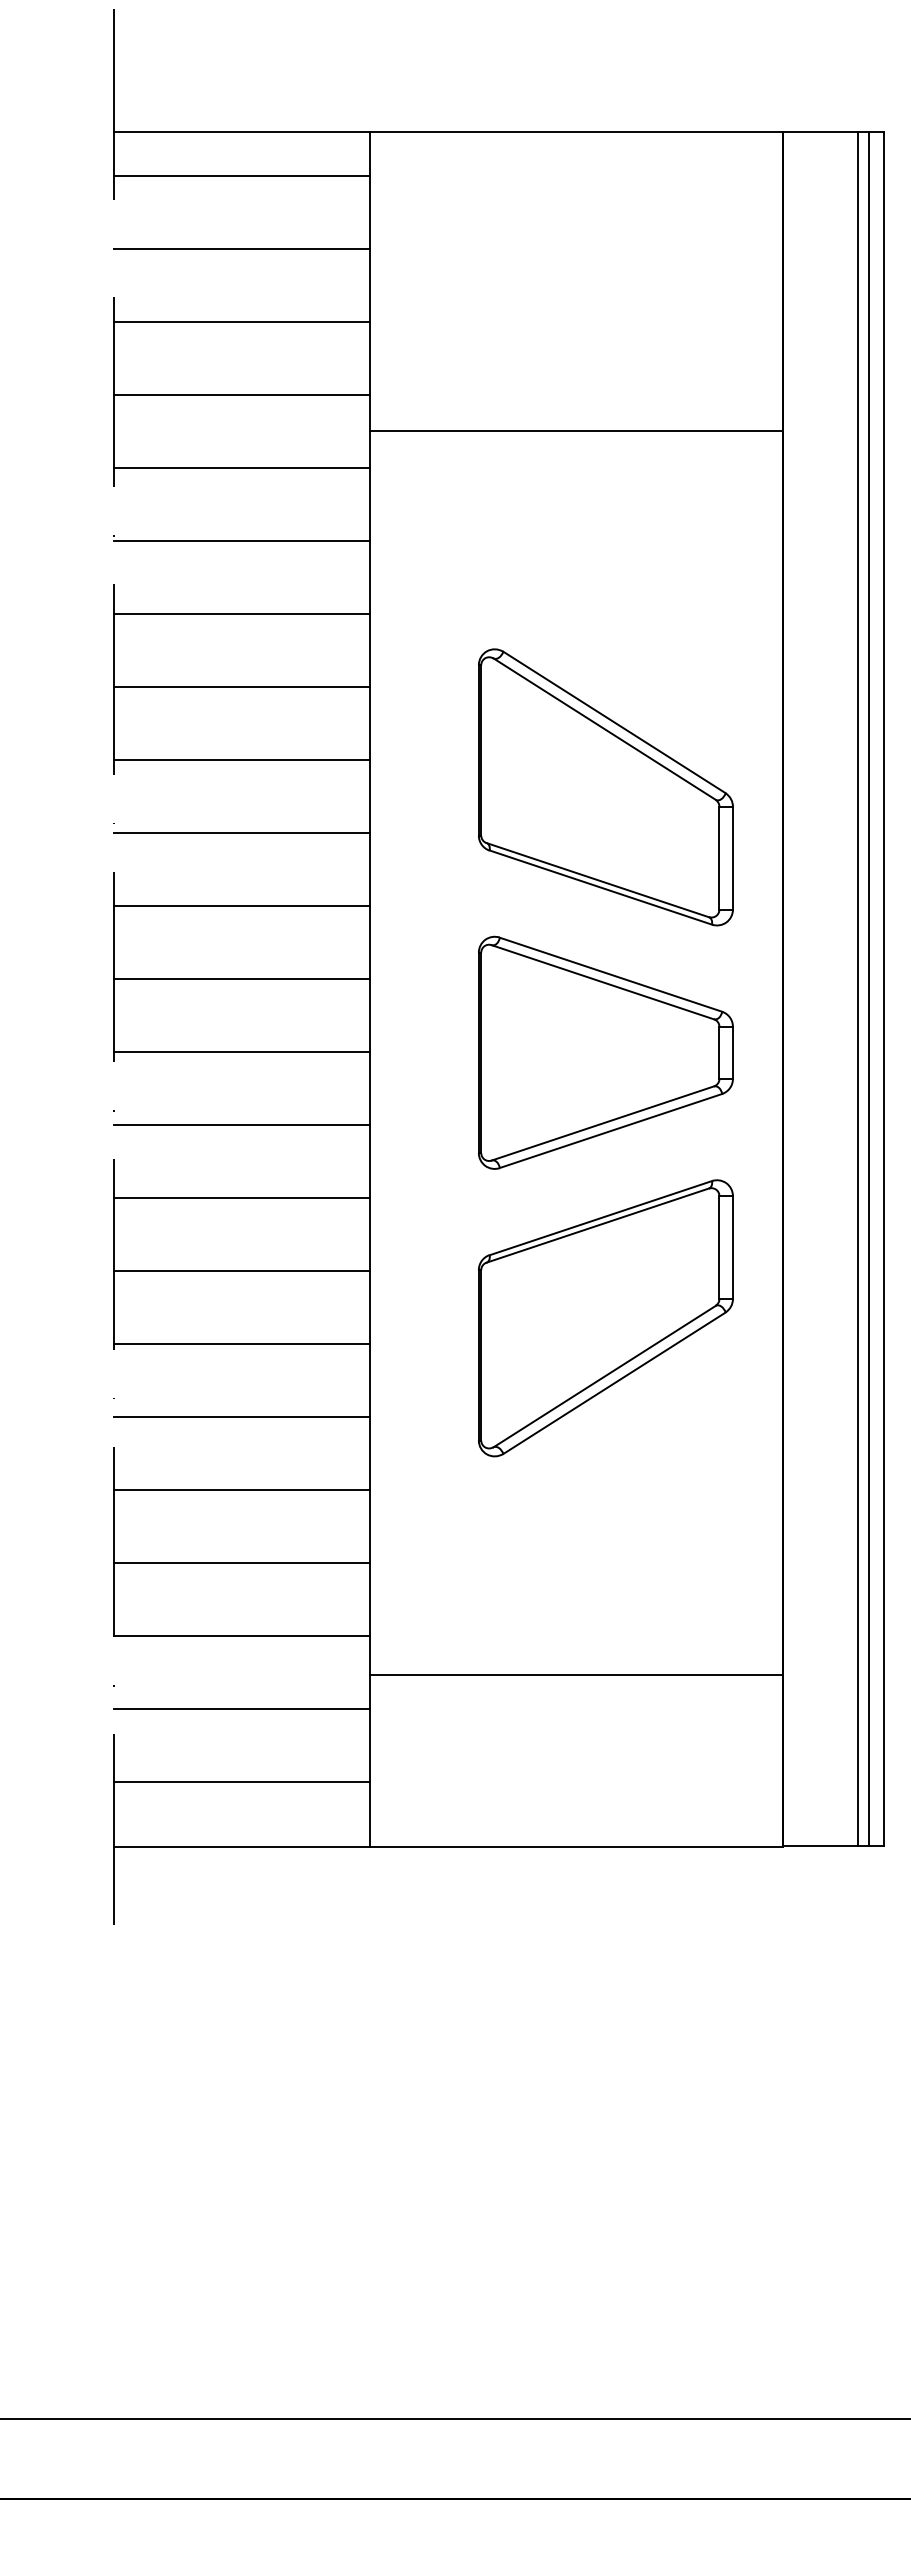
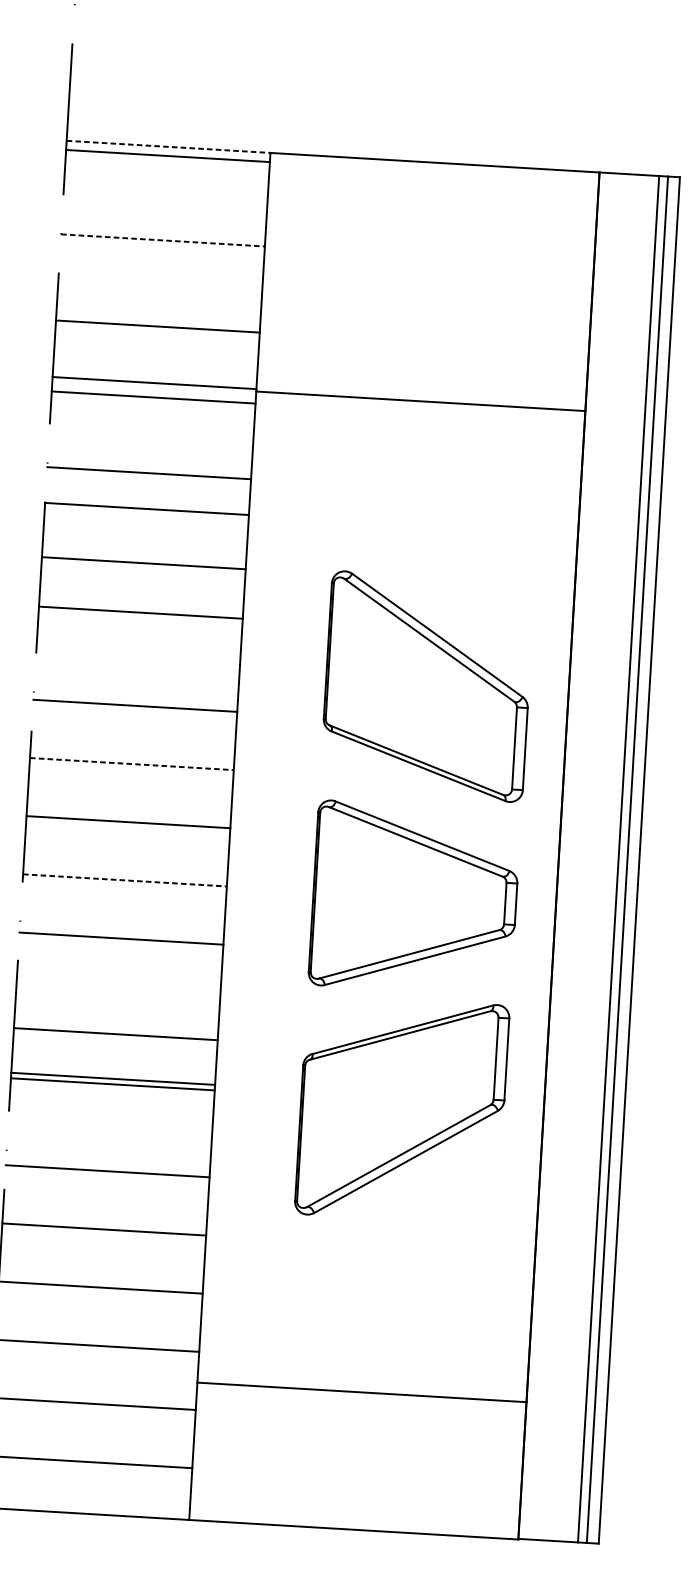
line: (242, 131) -> (168, 146), solid -> dashed
line: (242, 176) -> (168, 156), moved
line: (242, 249) -> (163, 240), solid -> dashed
line: (242, 322) -> (158, 326), moved
line: (242, 395) -> (153, 397), moved
line: (242, 468) -> (154, 383), moved
line: (242, 614) -> (147, 509), moved
line: (242, 687) -> (144, 563), moved
line: (242, 760) -> (141, 612), moved
line: (242, 906) -> (132, 764), solid -> dashed
line: (242, 1052) -> (125, 880), solid -> dashed
line: (242, 1198) -> (116, 1034), moved
line: (242, 1271) -> (113, 1079), moved
line: (242, 1343) -> (113, 1083), moved

